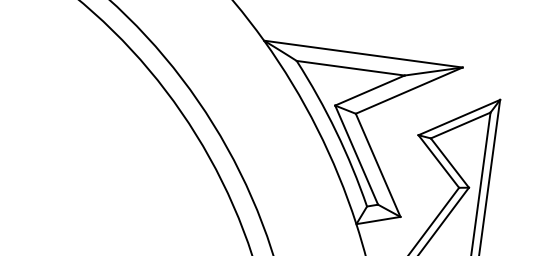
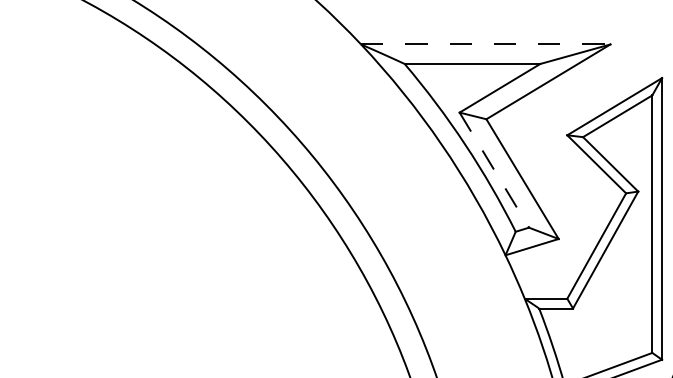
line: (363, 54) -> (485, 44), solid -> dashed
line: (356, 155) -> (494, 170), solid -> dashed

